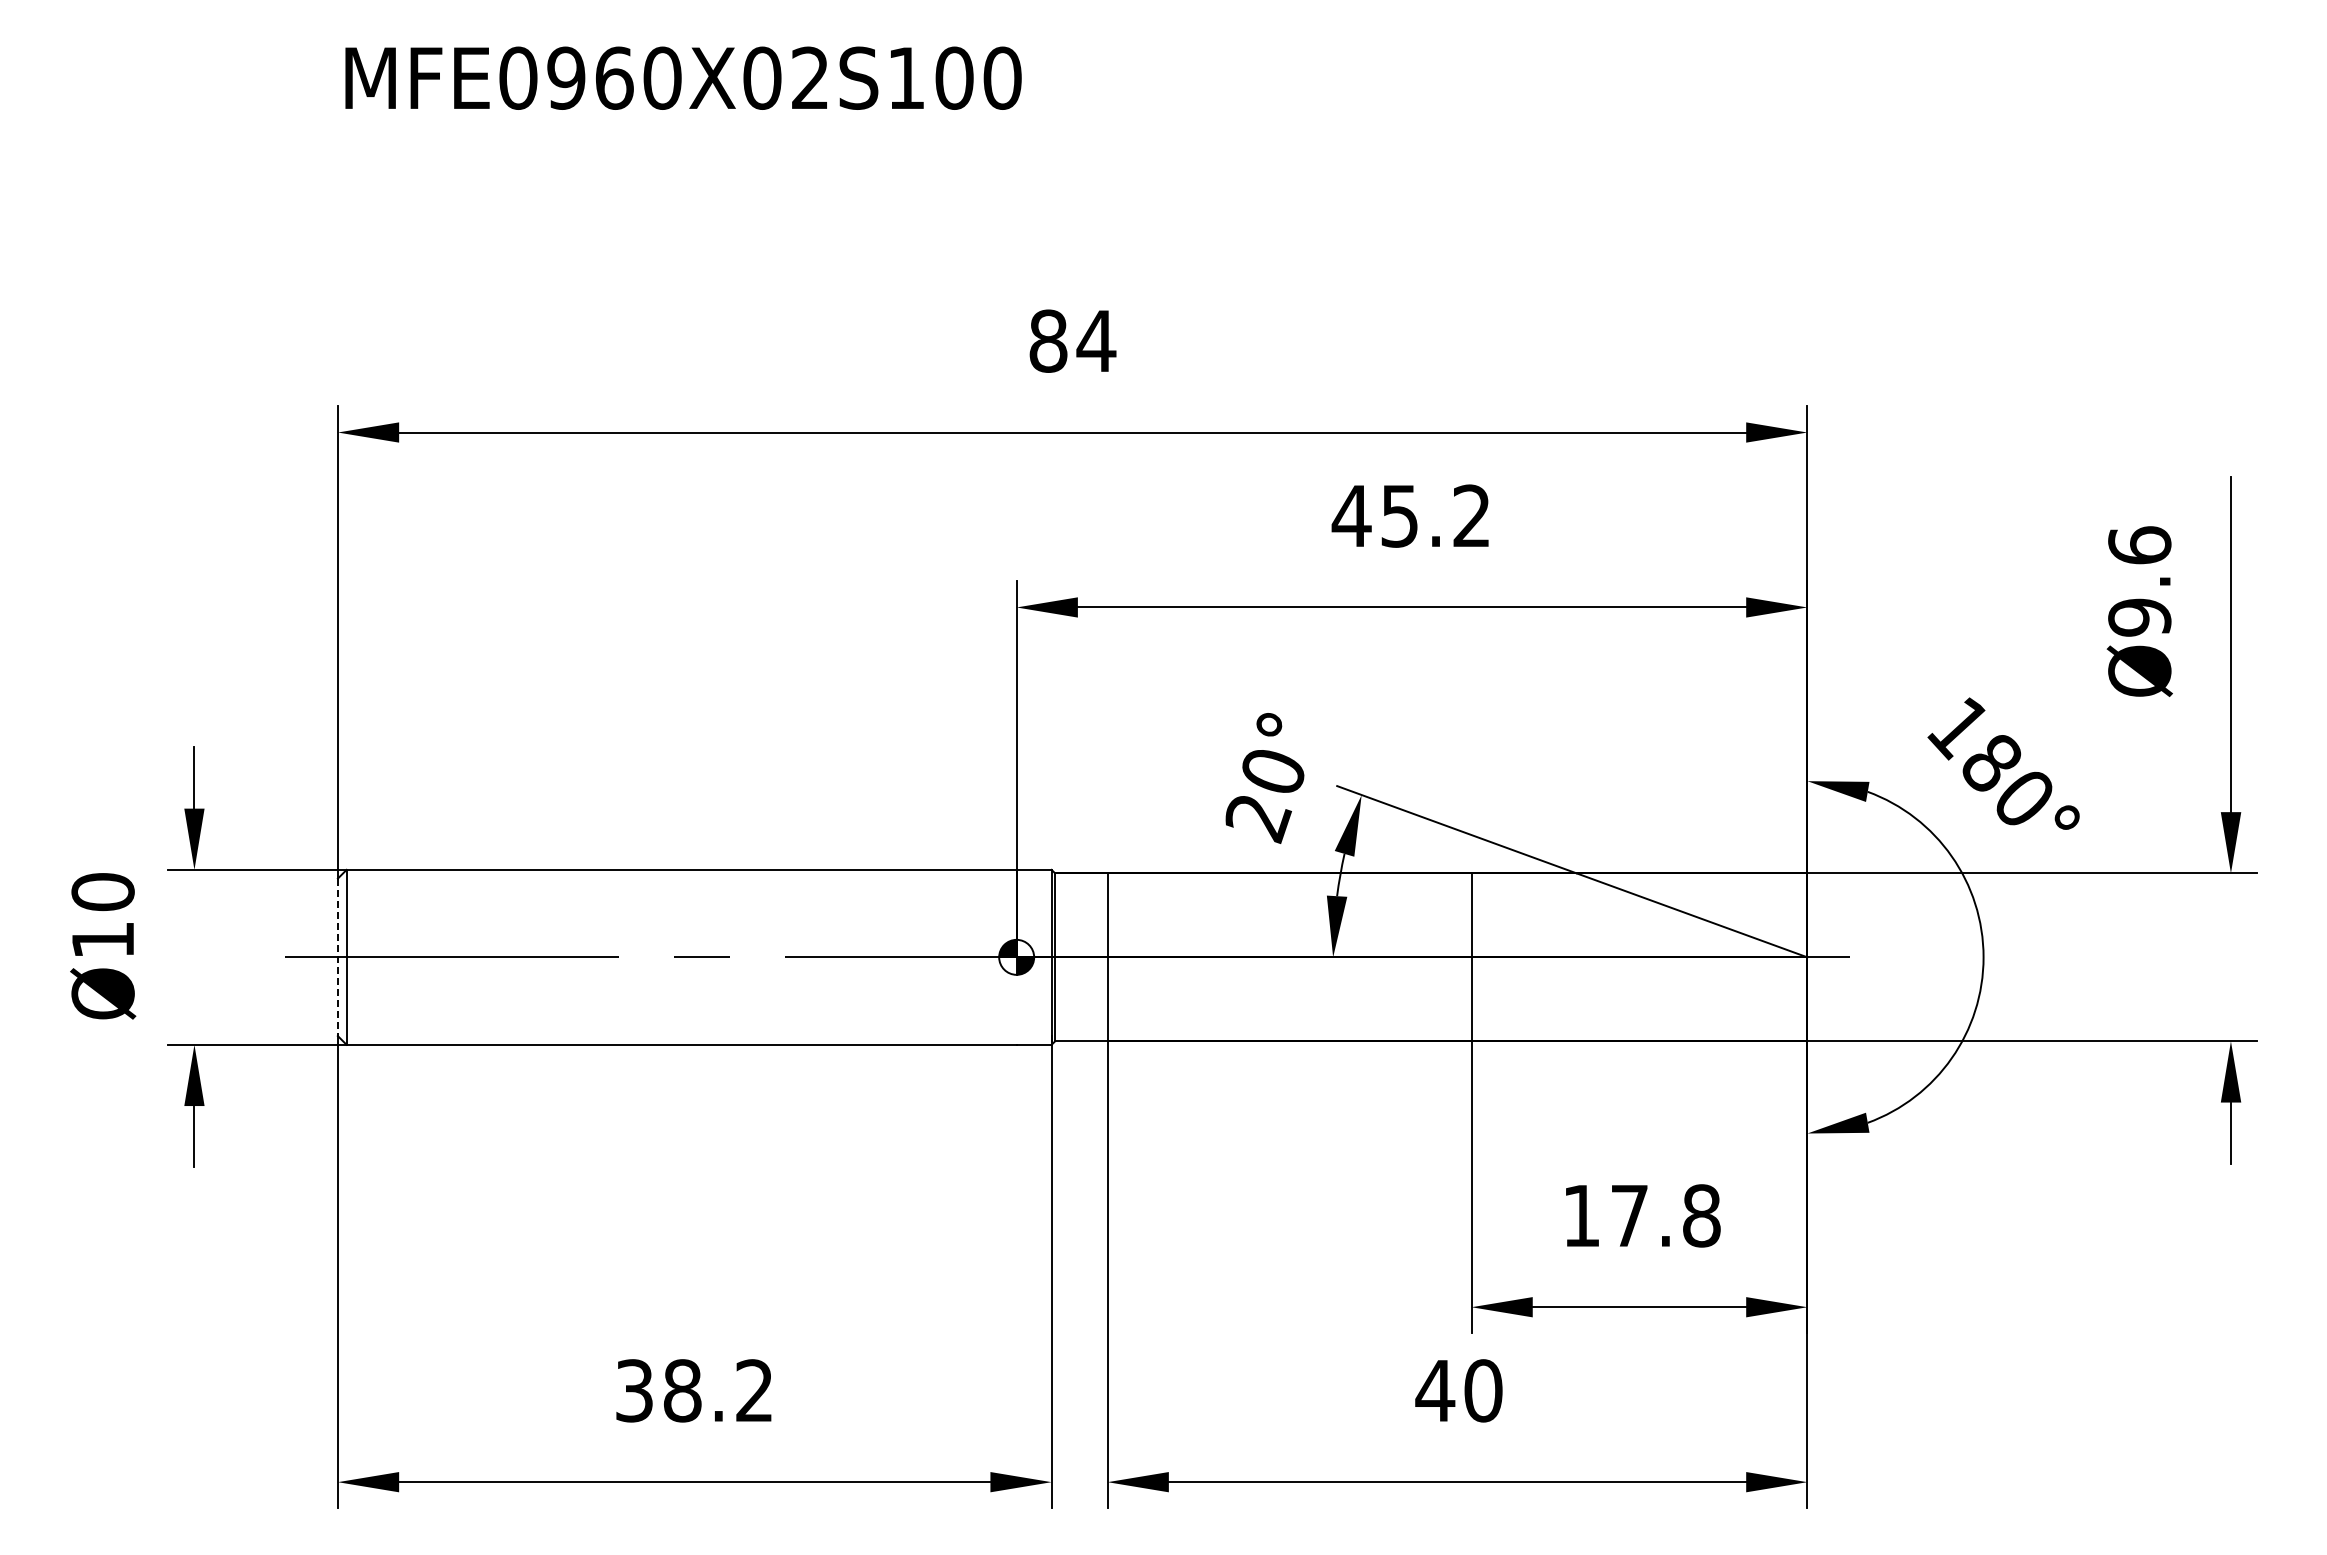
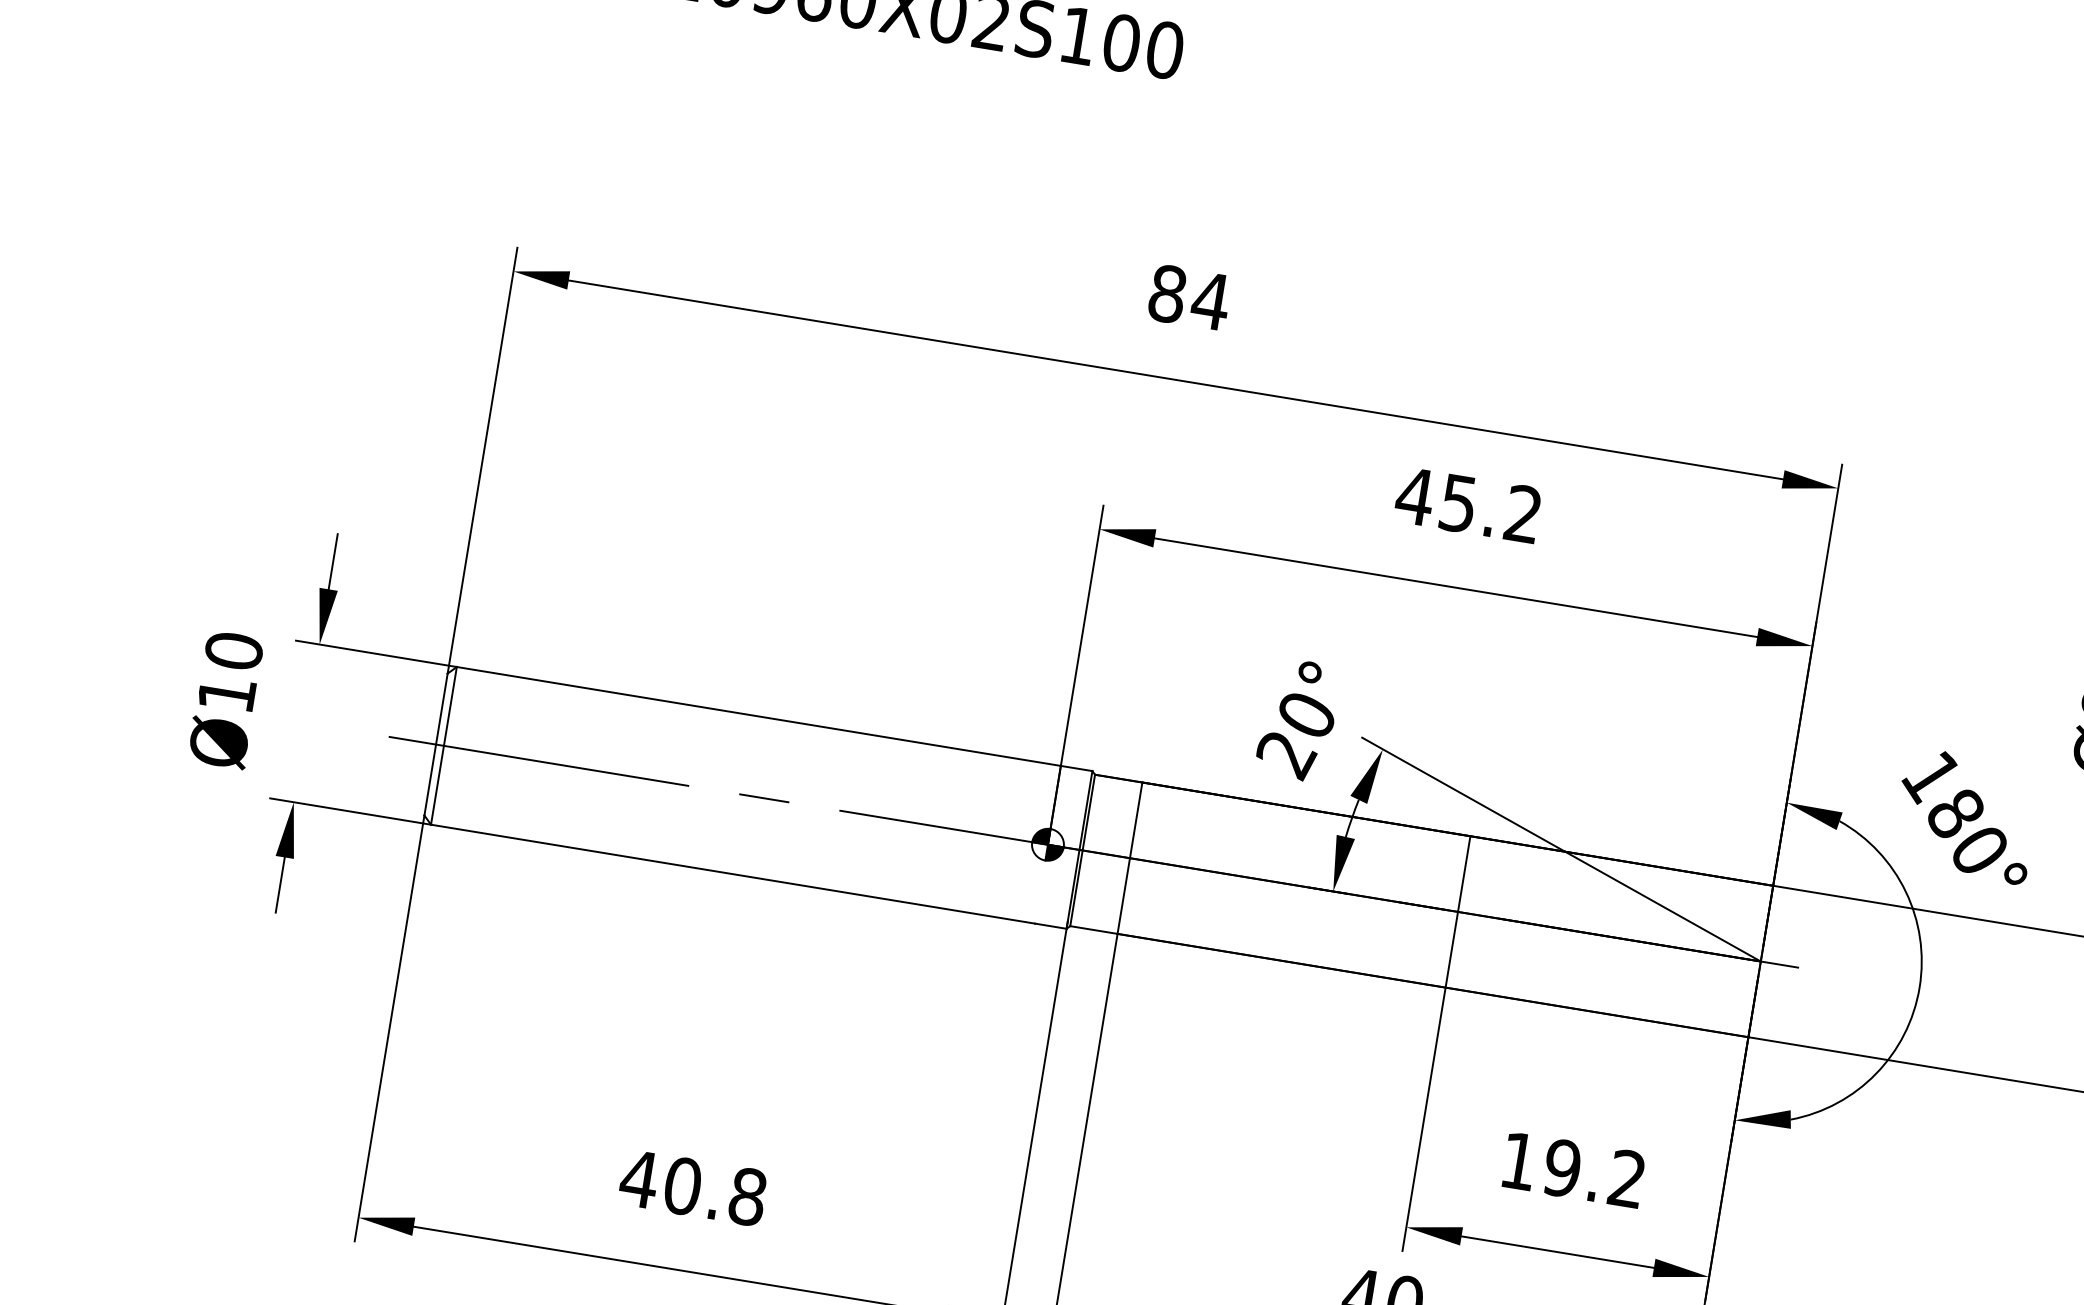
line: (337, 957) -> (435, 744), dashed -> solid
text: (1665, 1215) -> (1594, 1173), 17.8 -> 19.2
text: (693, 1390) -> (692, 1187), 38.2 -> 40.8

